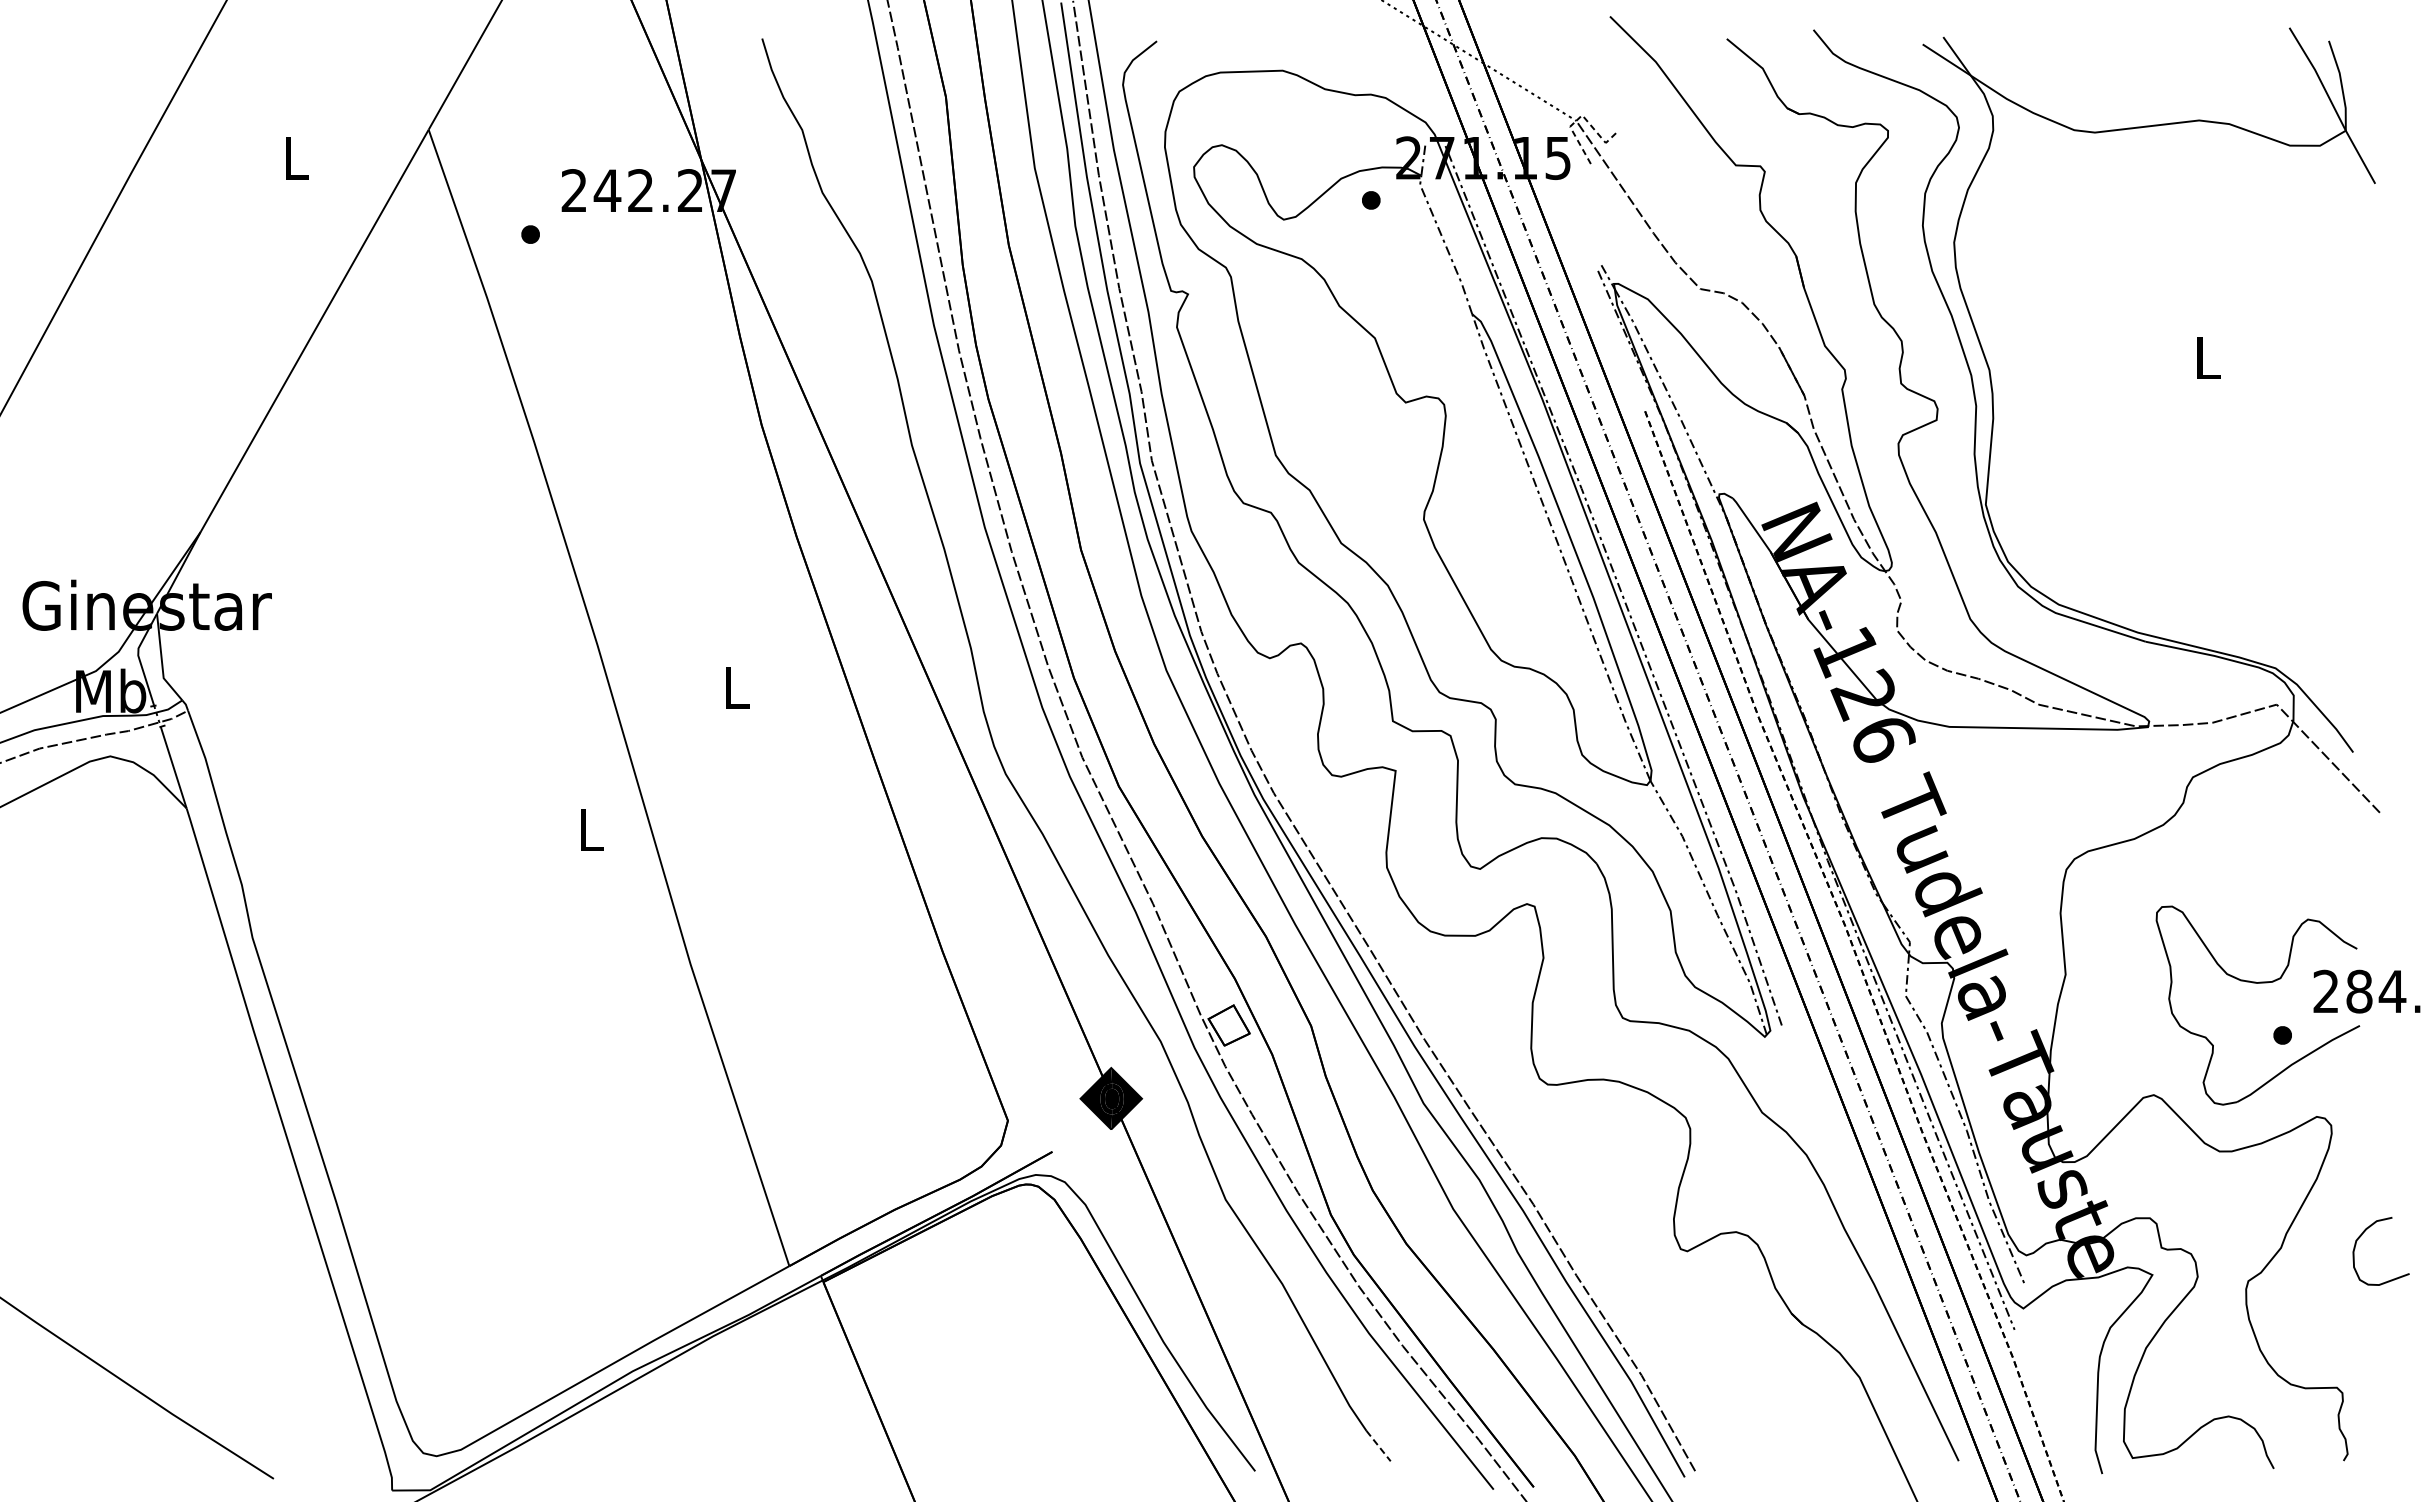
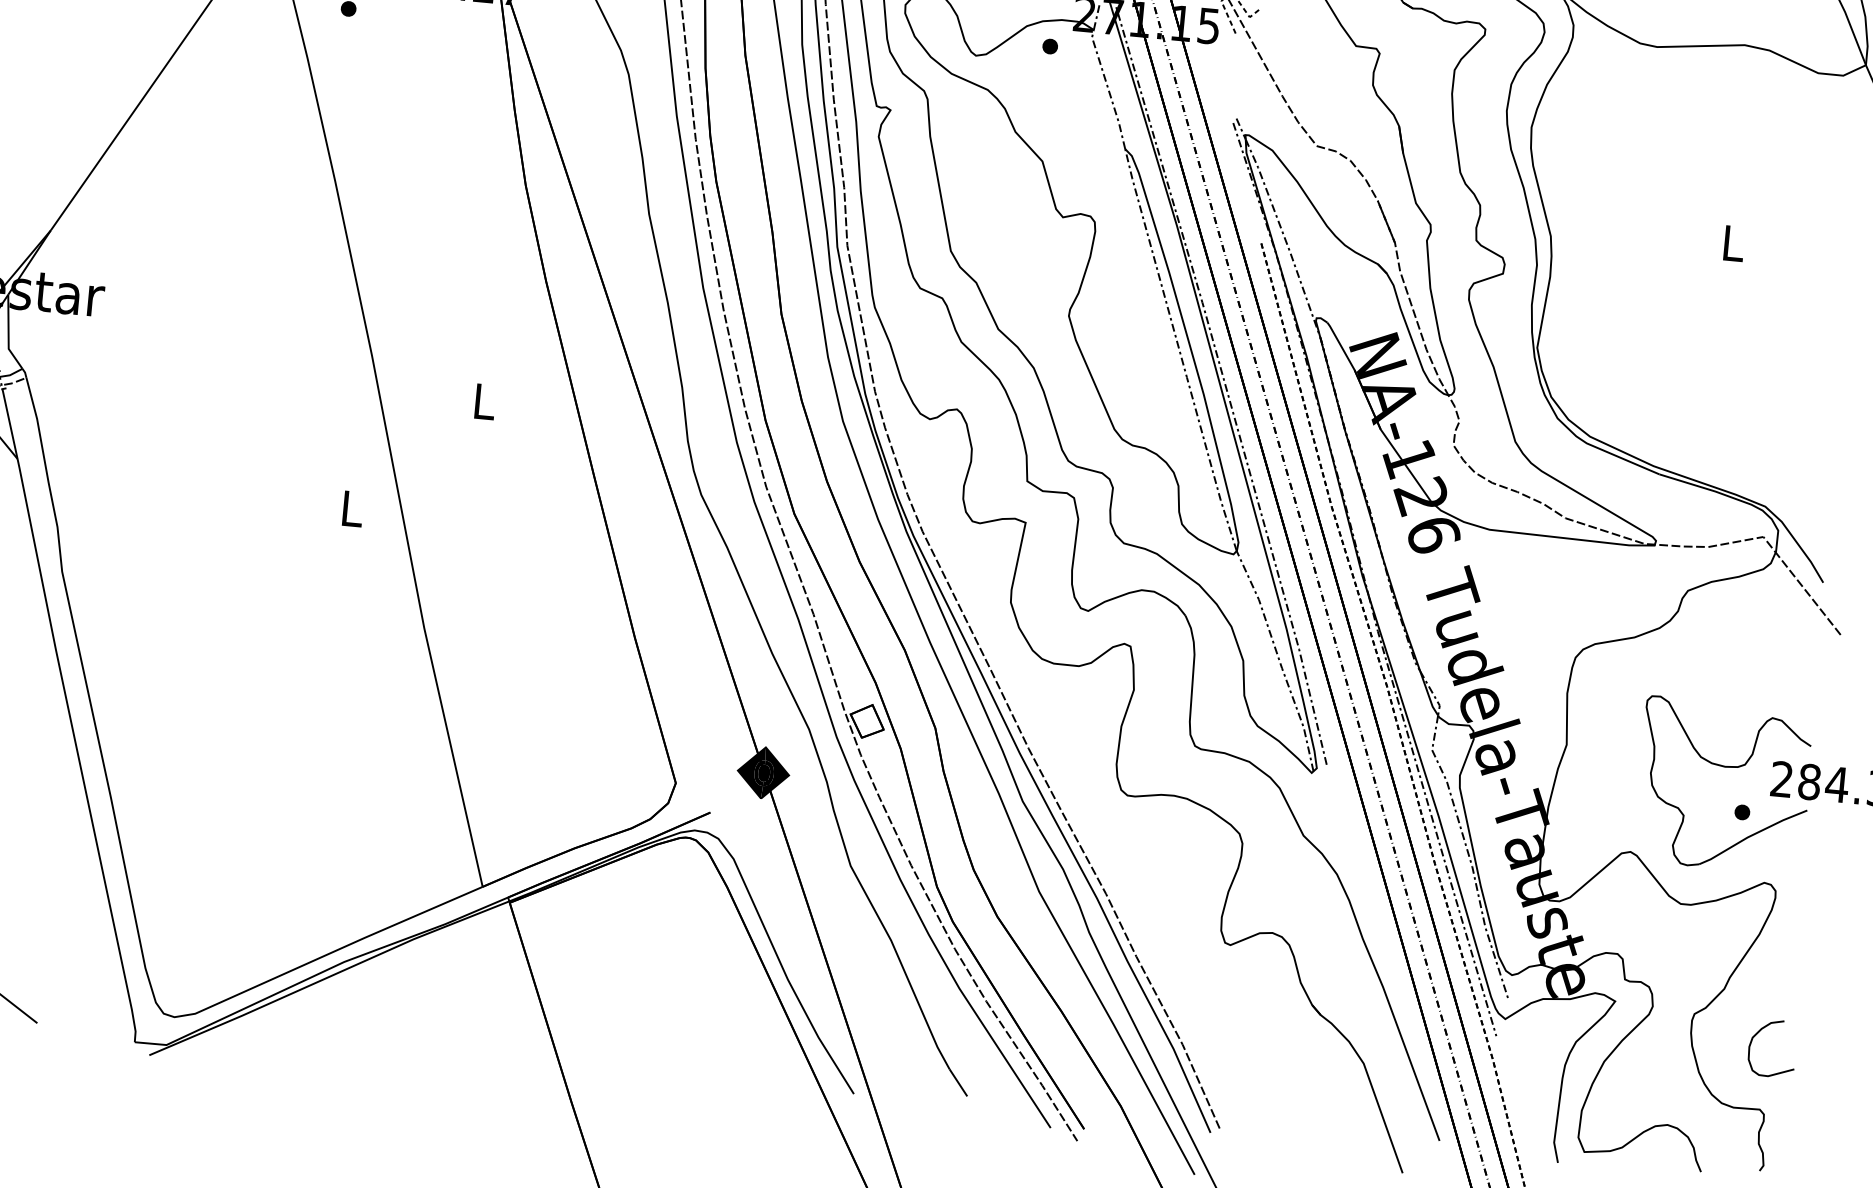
curve: (2362, 1235) -> (1758, 1033), moved
line: (1378, 1446) -> (958, 1083), dashed -> solid

